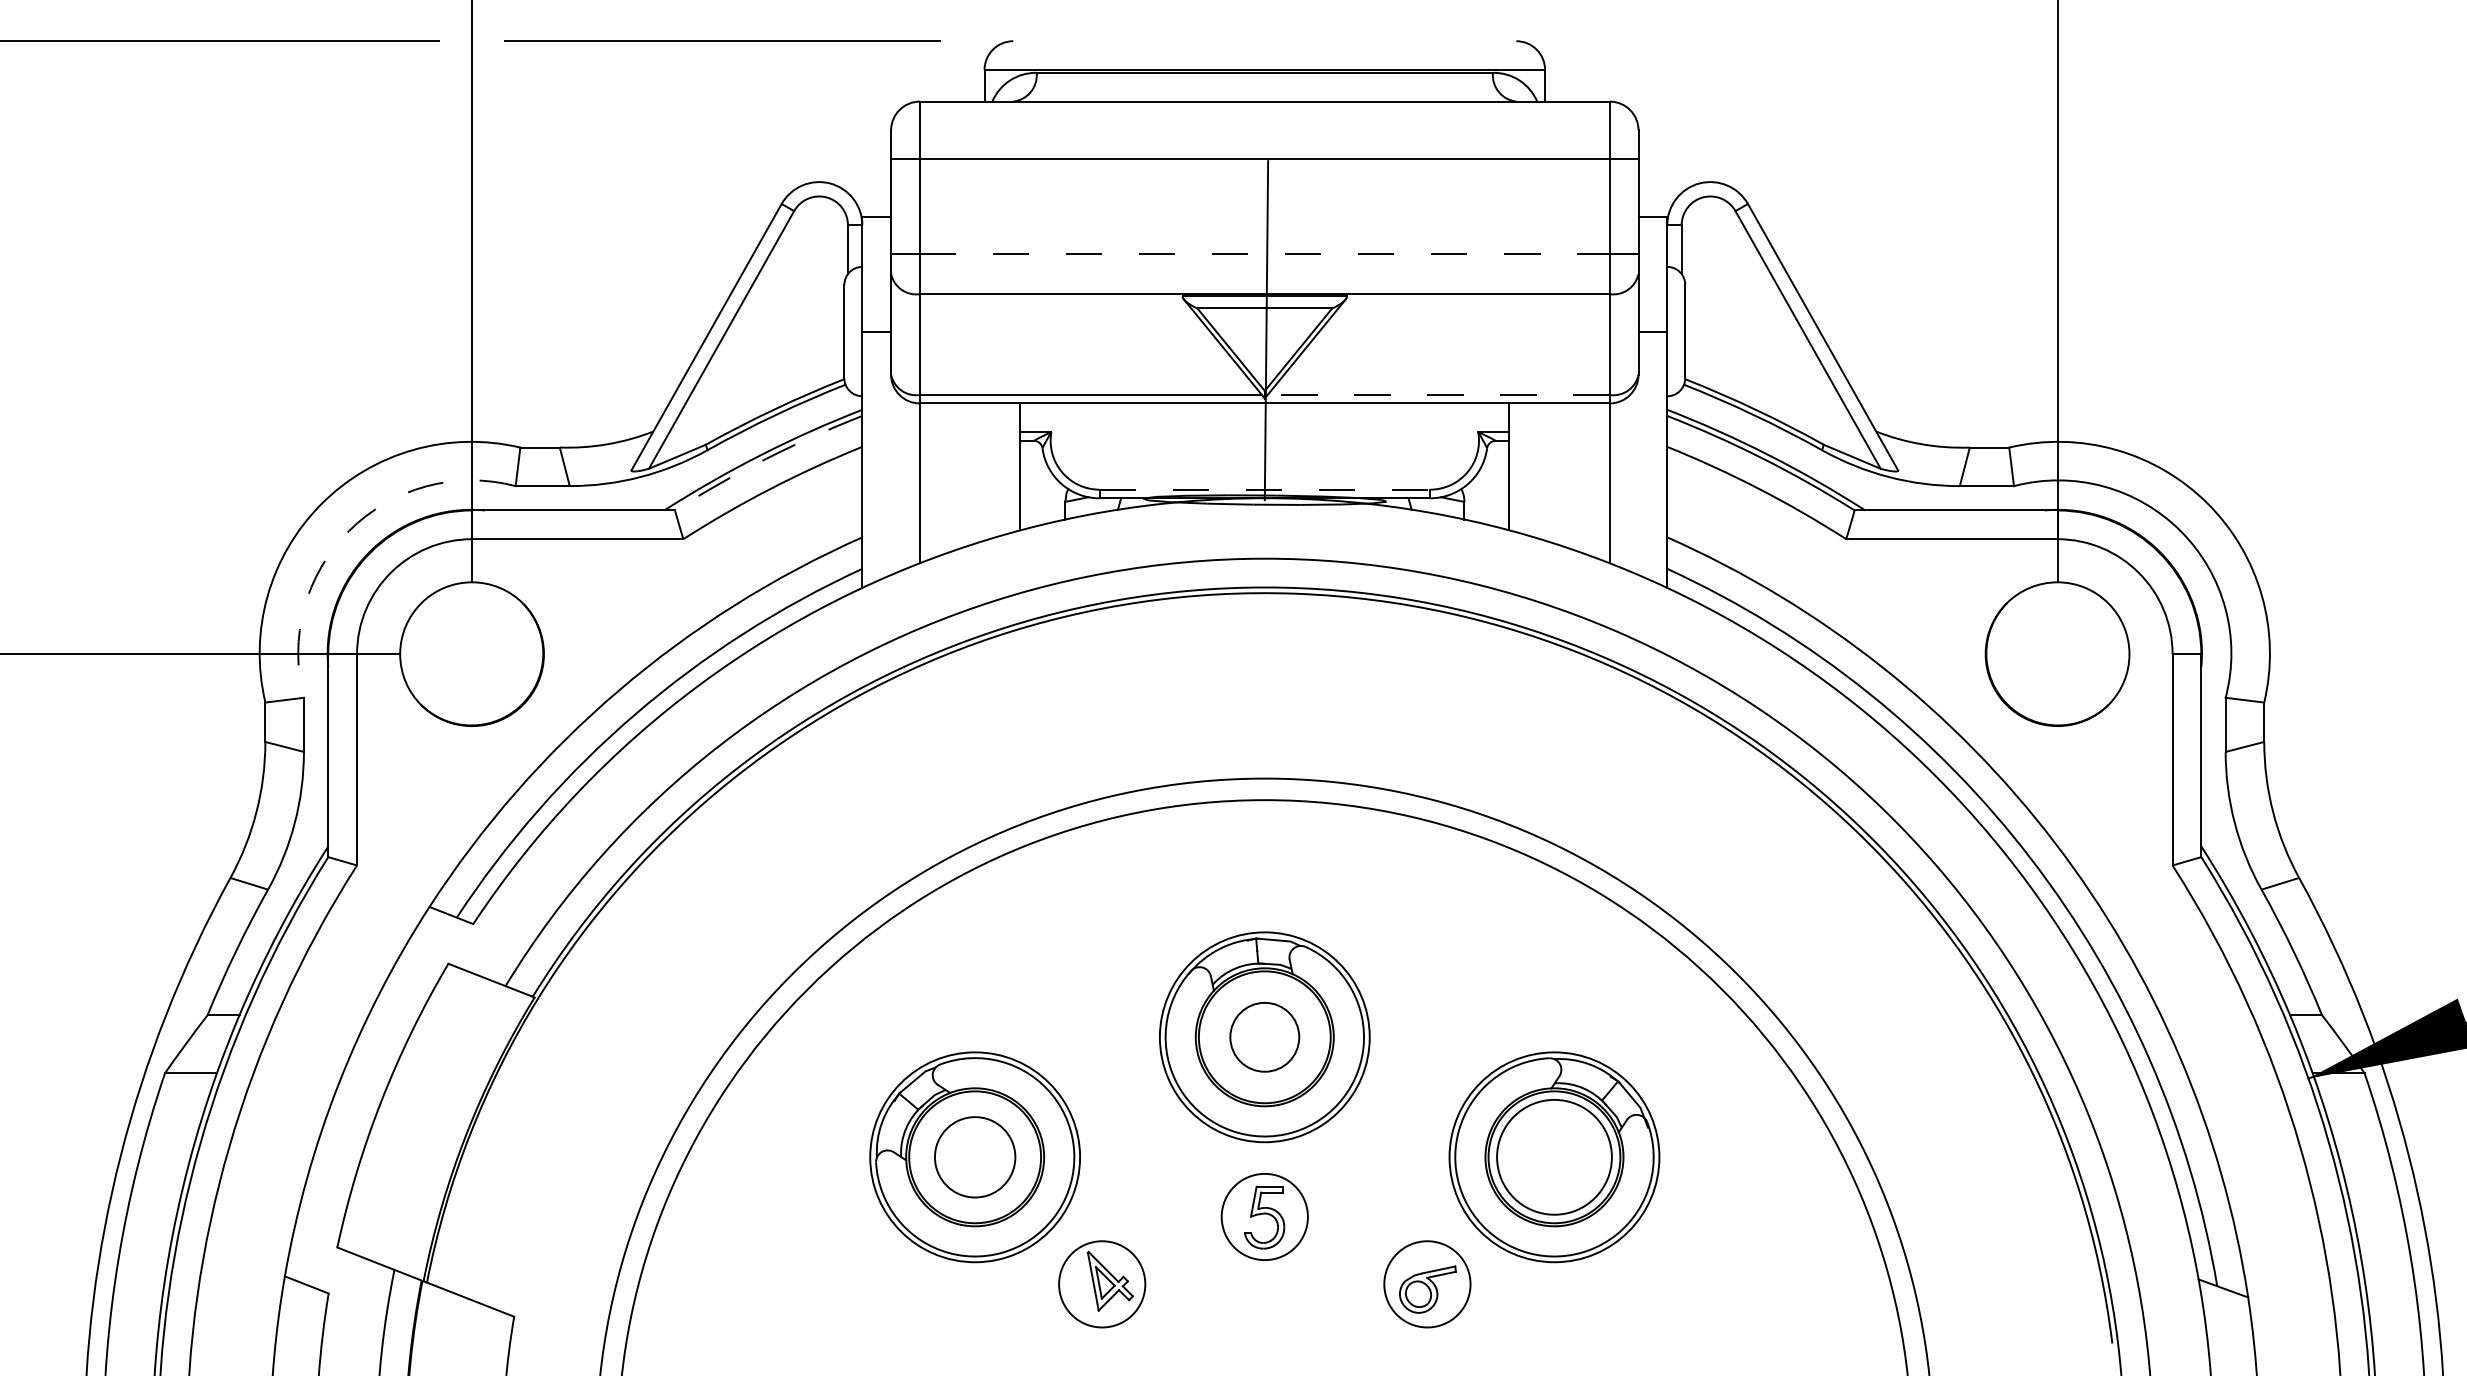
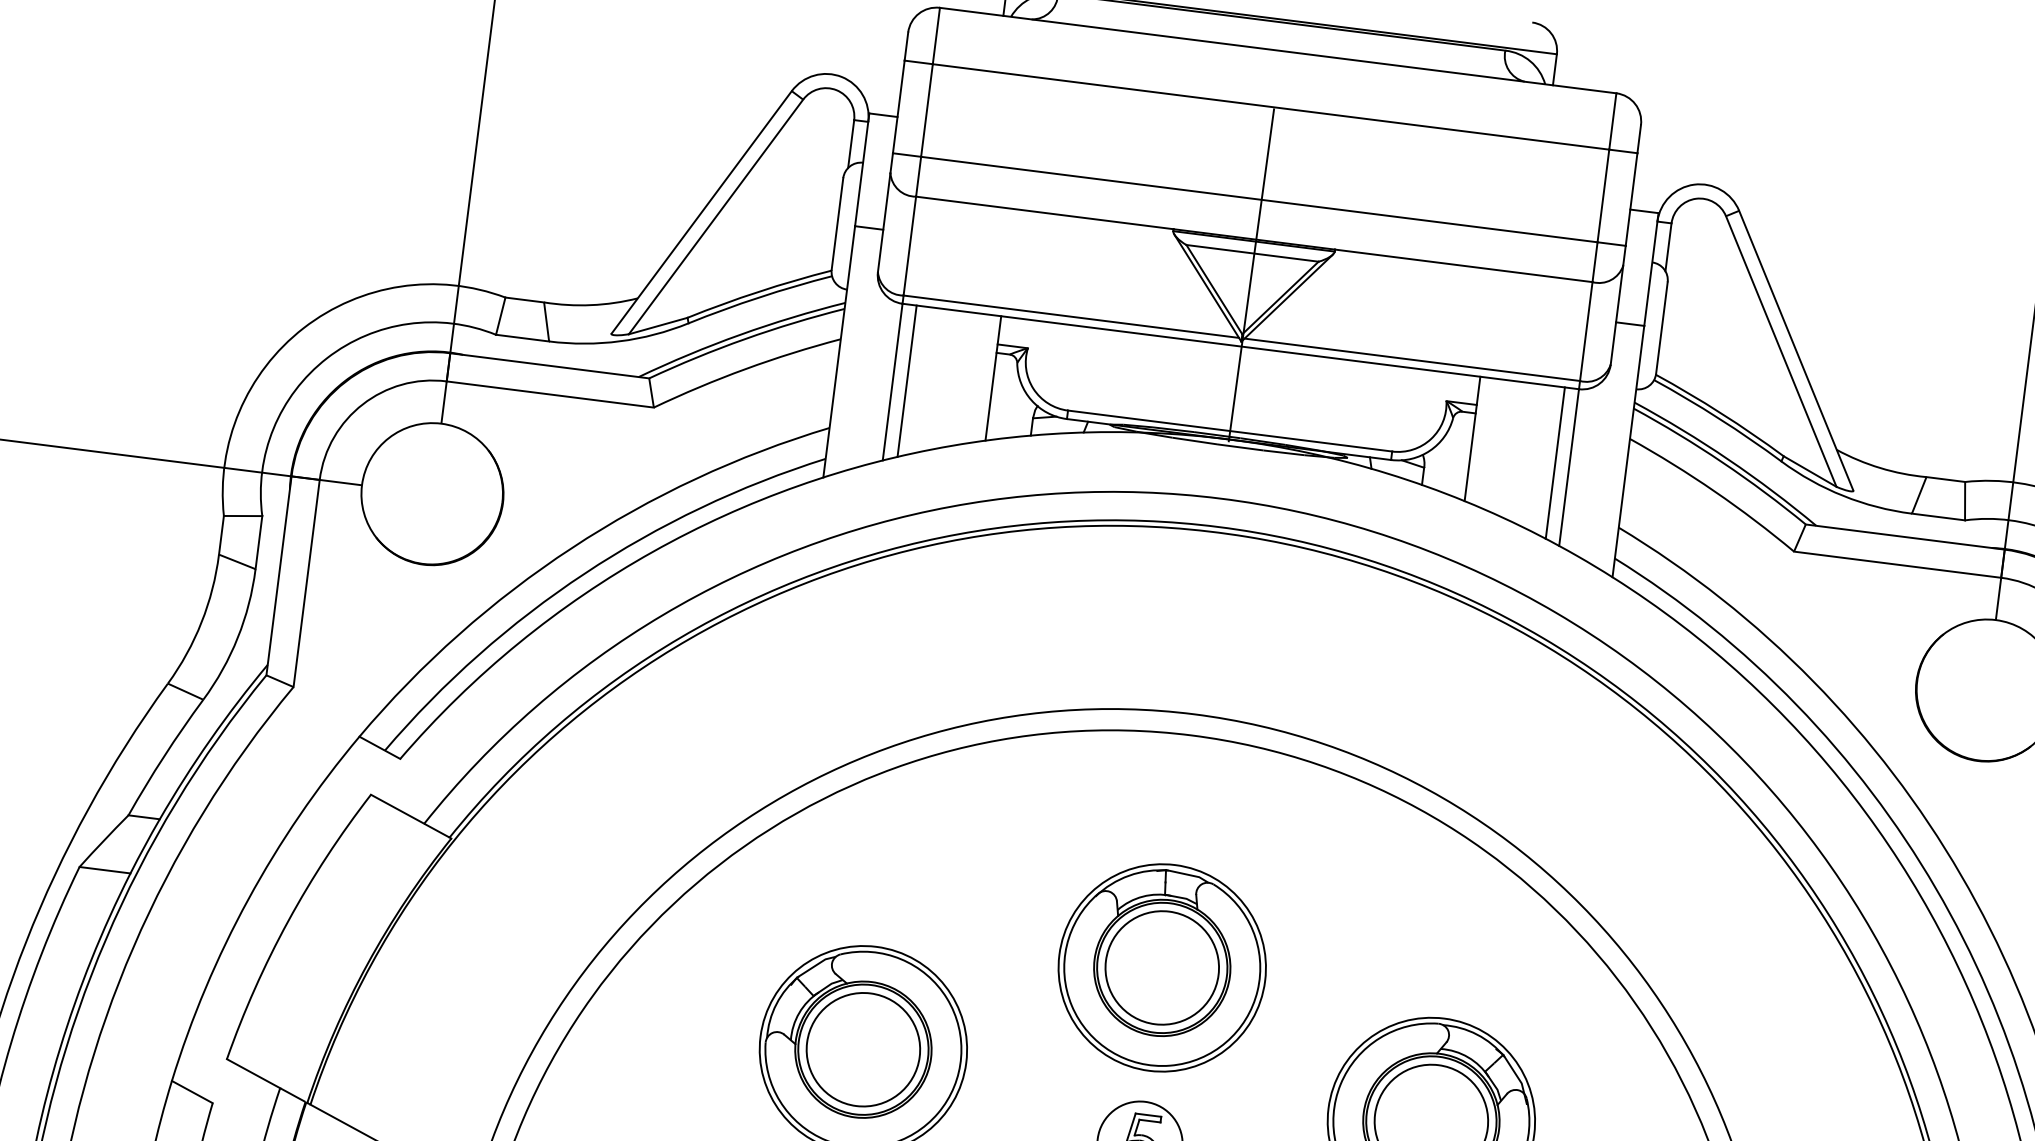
line: (1264, 253) -> (1259, 199), dashed -> solid
line: (1438, 395) -> (1412, 360), dashed -> solid
arc: (766, 458) -> (745, 338), dashed -> solid
line: (934, 480) -> (907, 381), added
line: (1595, 480) -> (1555, 463), added
line: (1265, 489) -> (1230, 430), dashed -> solid
arc: (348, 531) -> (326, 358), dashed -> solid
circle: (1264, 1036) -> (1162, 967), size x1.67
circle: (974, 1156) -> (862, 1048), size x1.43

